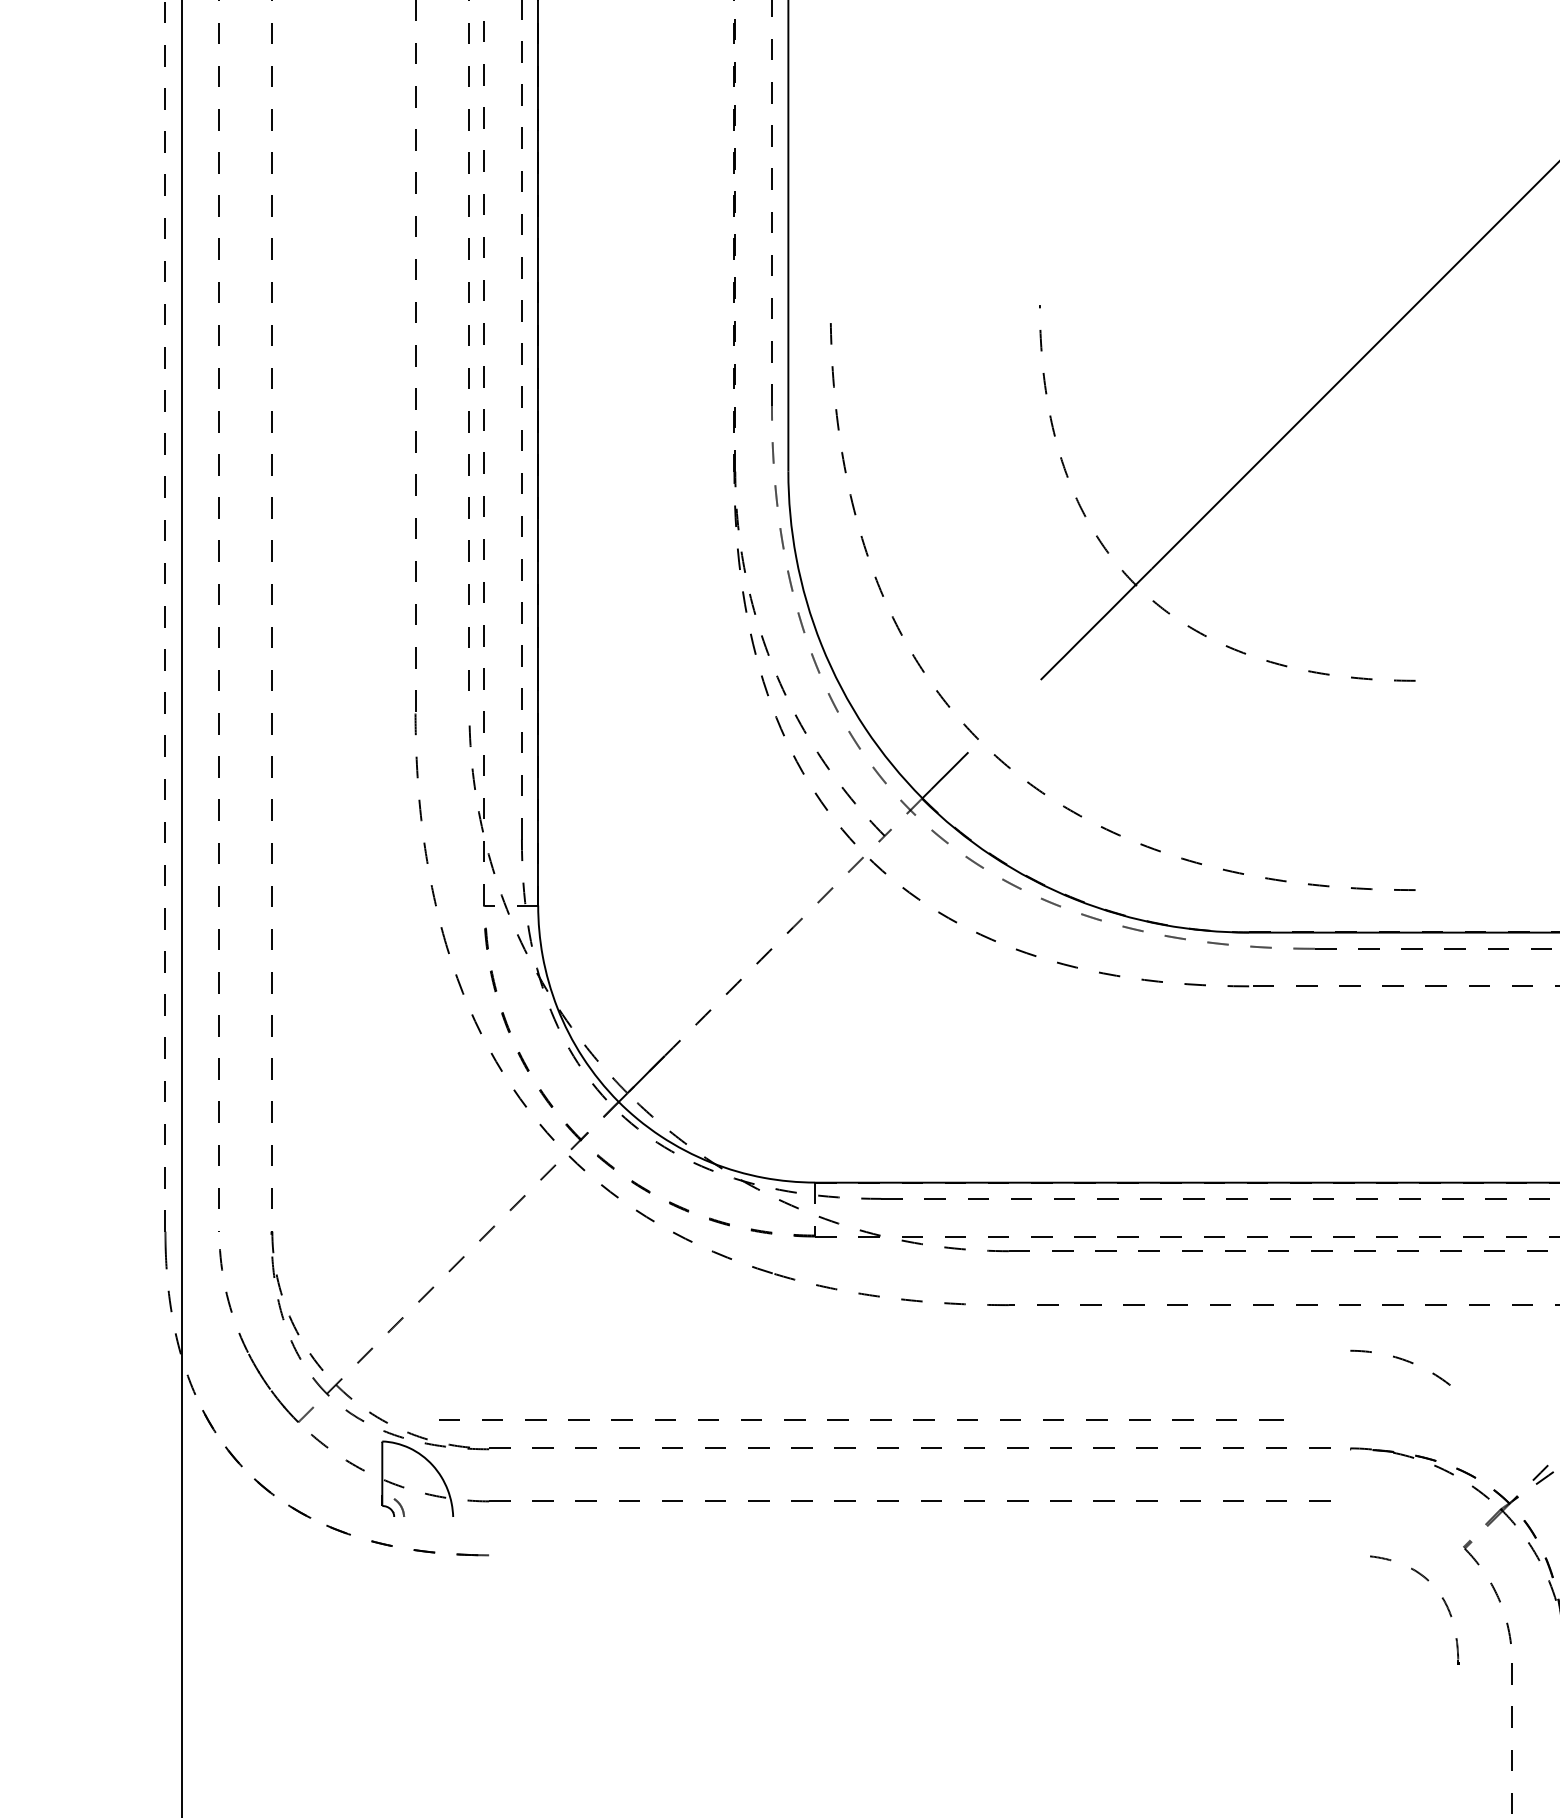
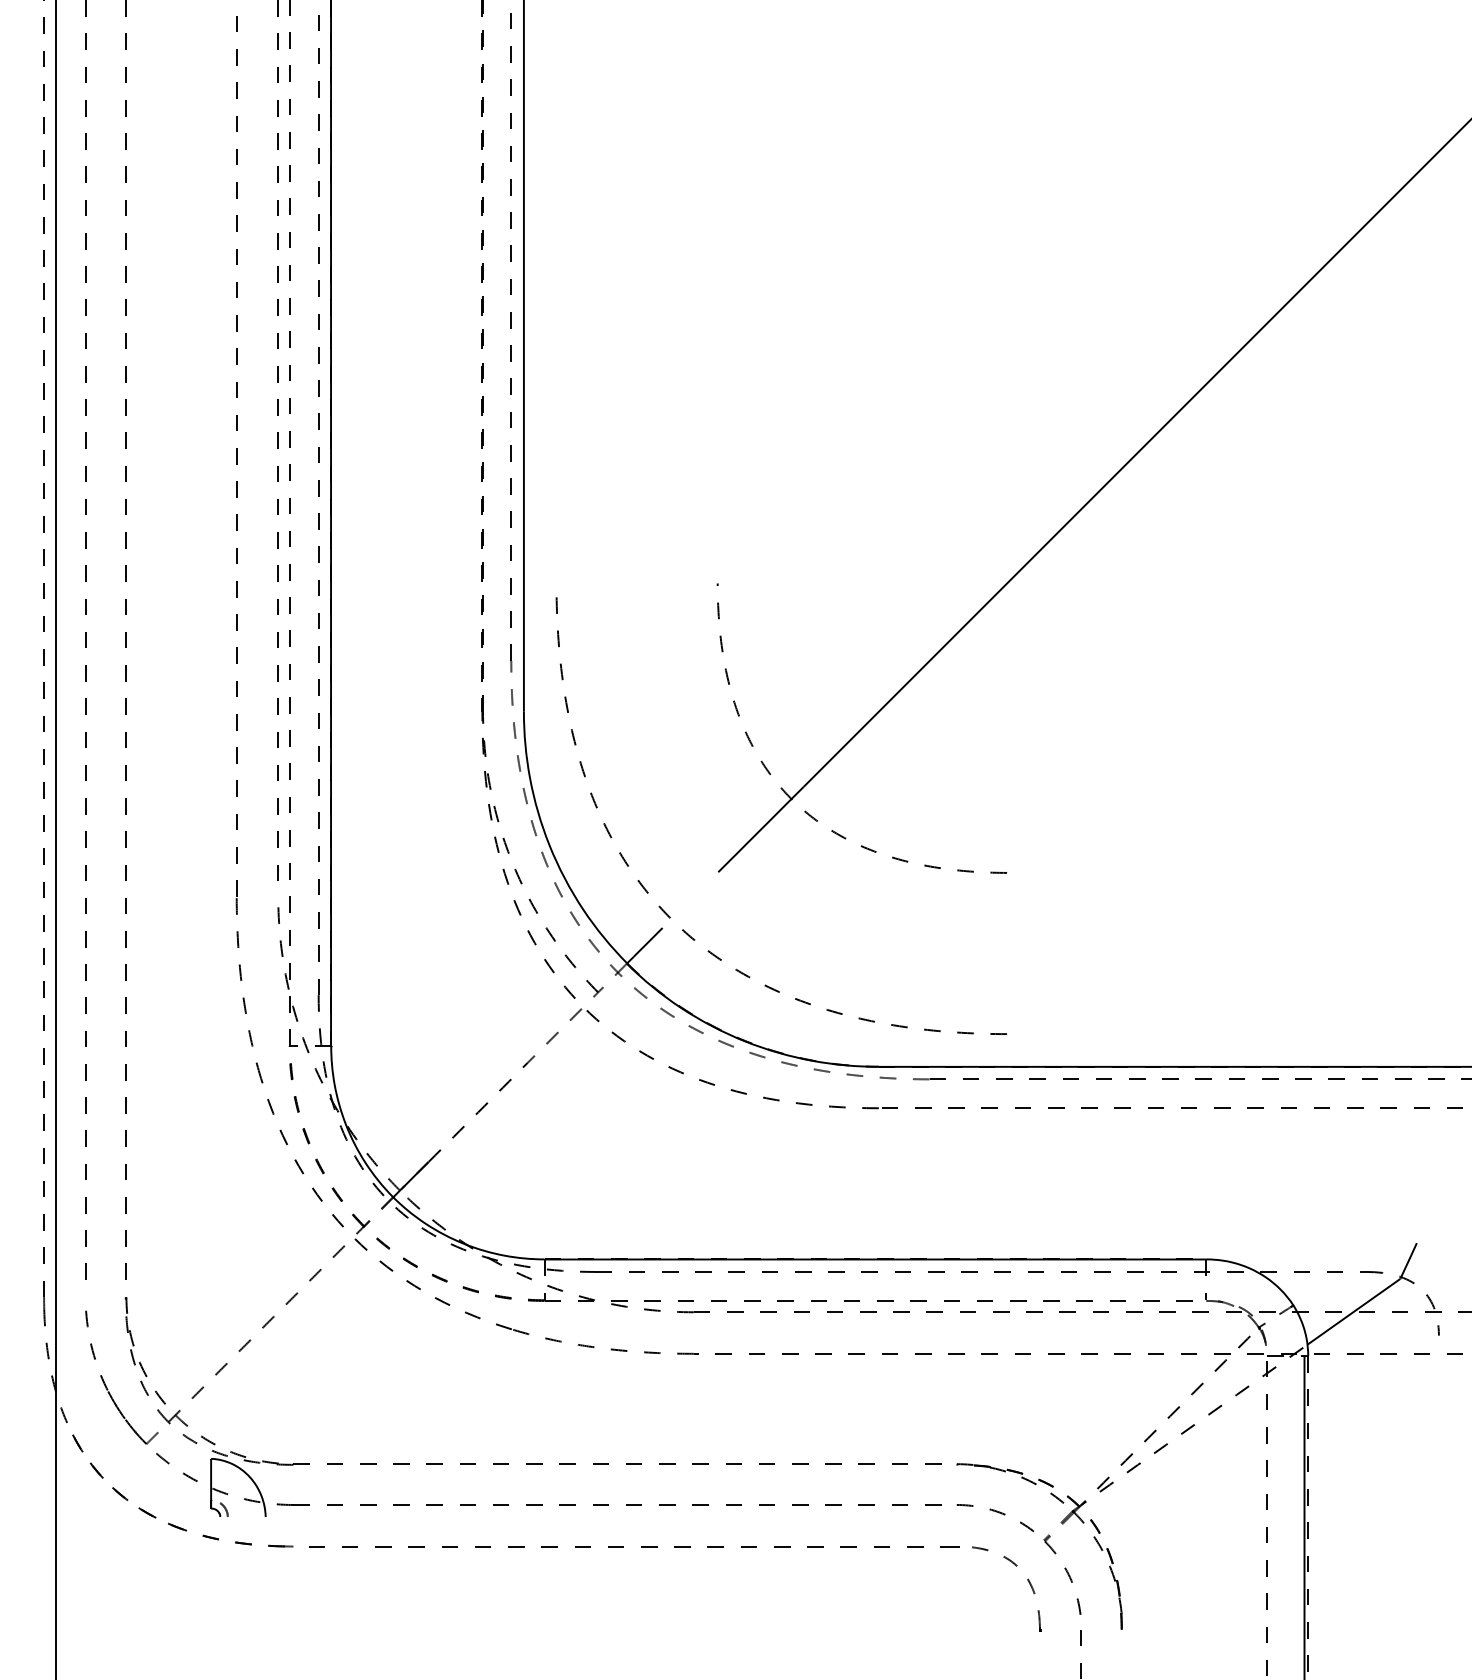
curve: (1404, 1361) -> (998, 1513), moved
part: (870, 1420) -> (641, 1546), moved

